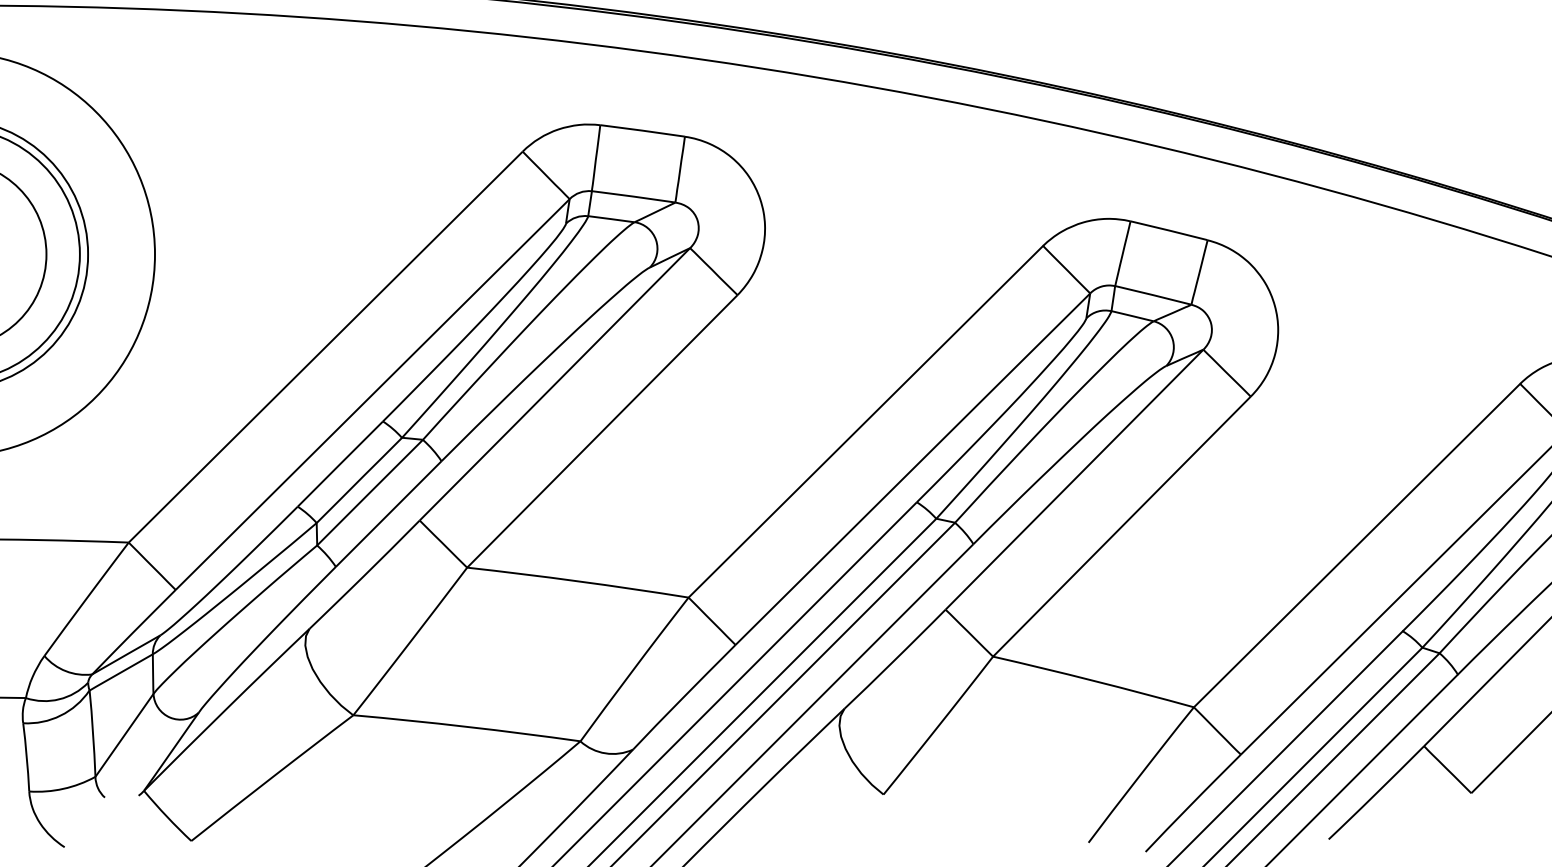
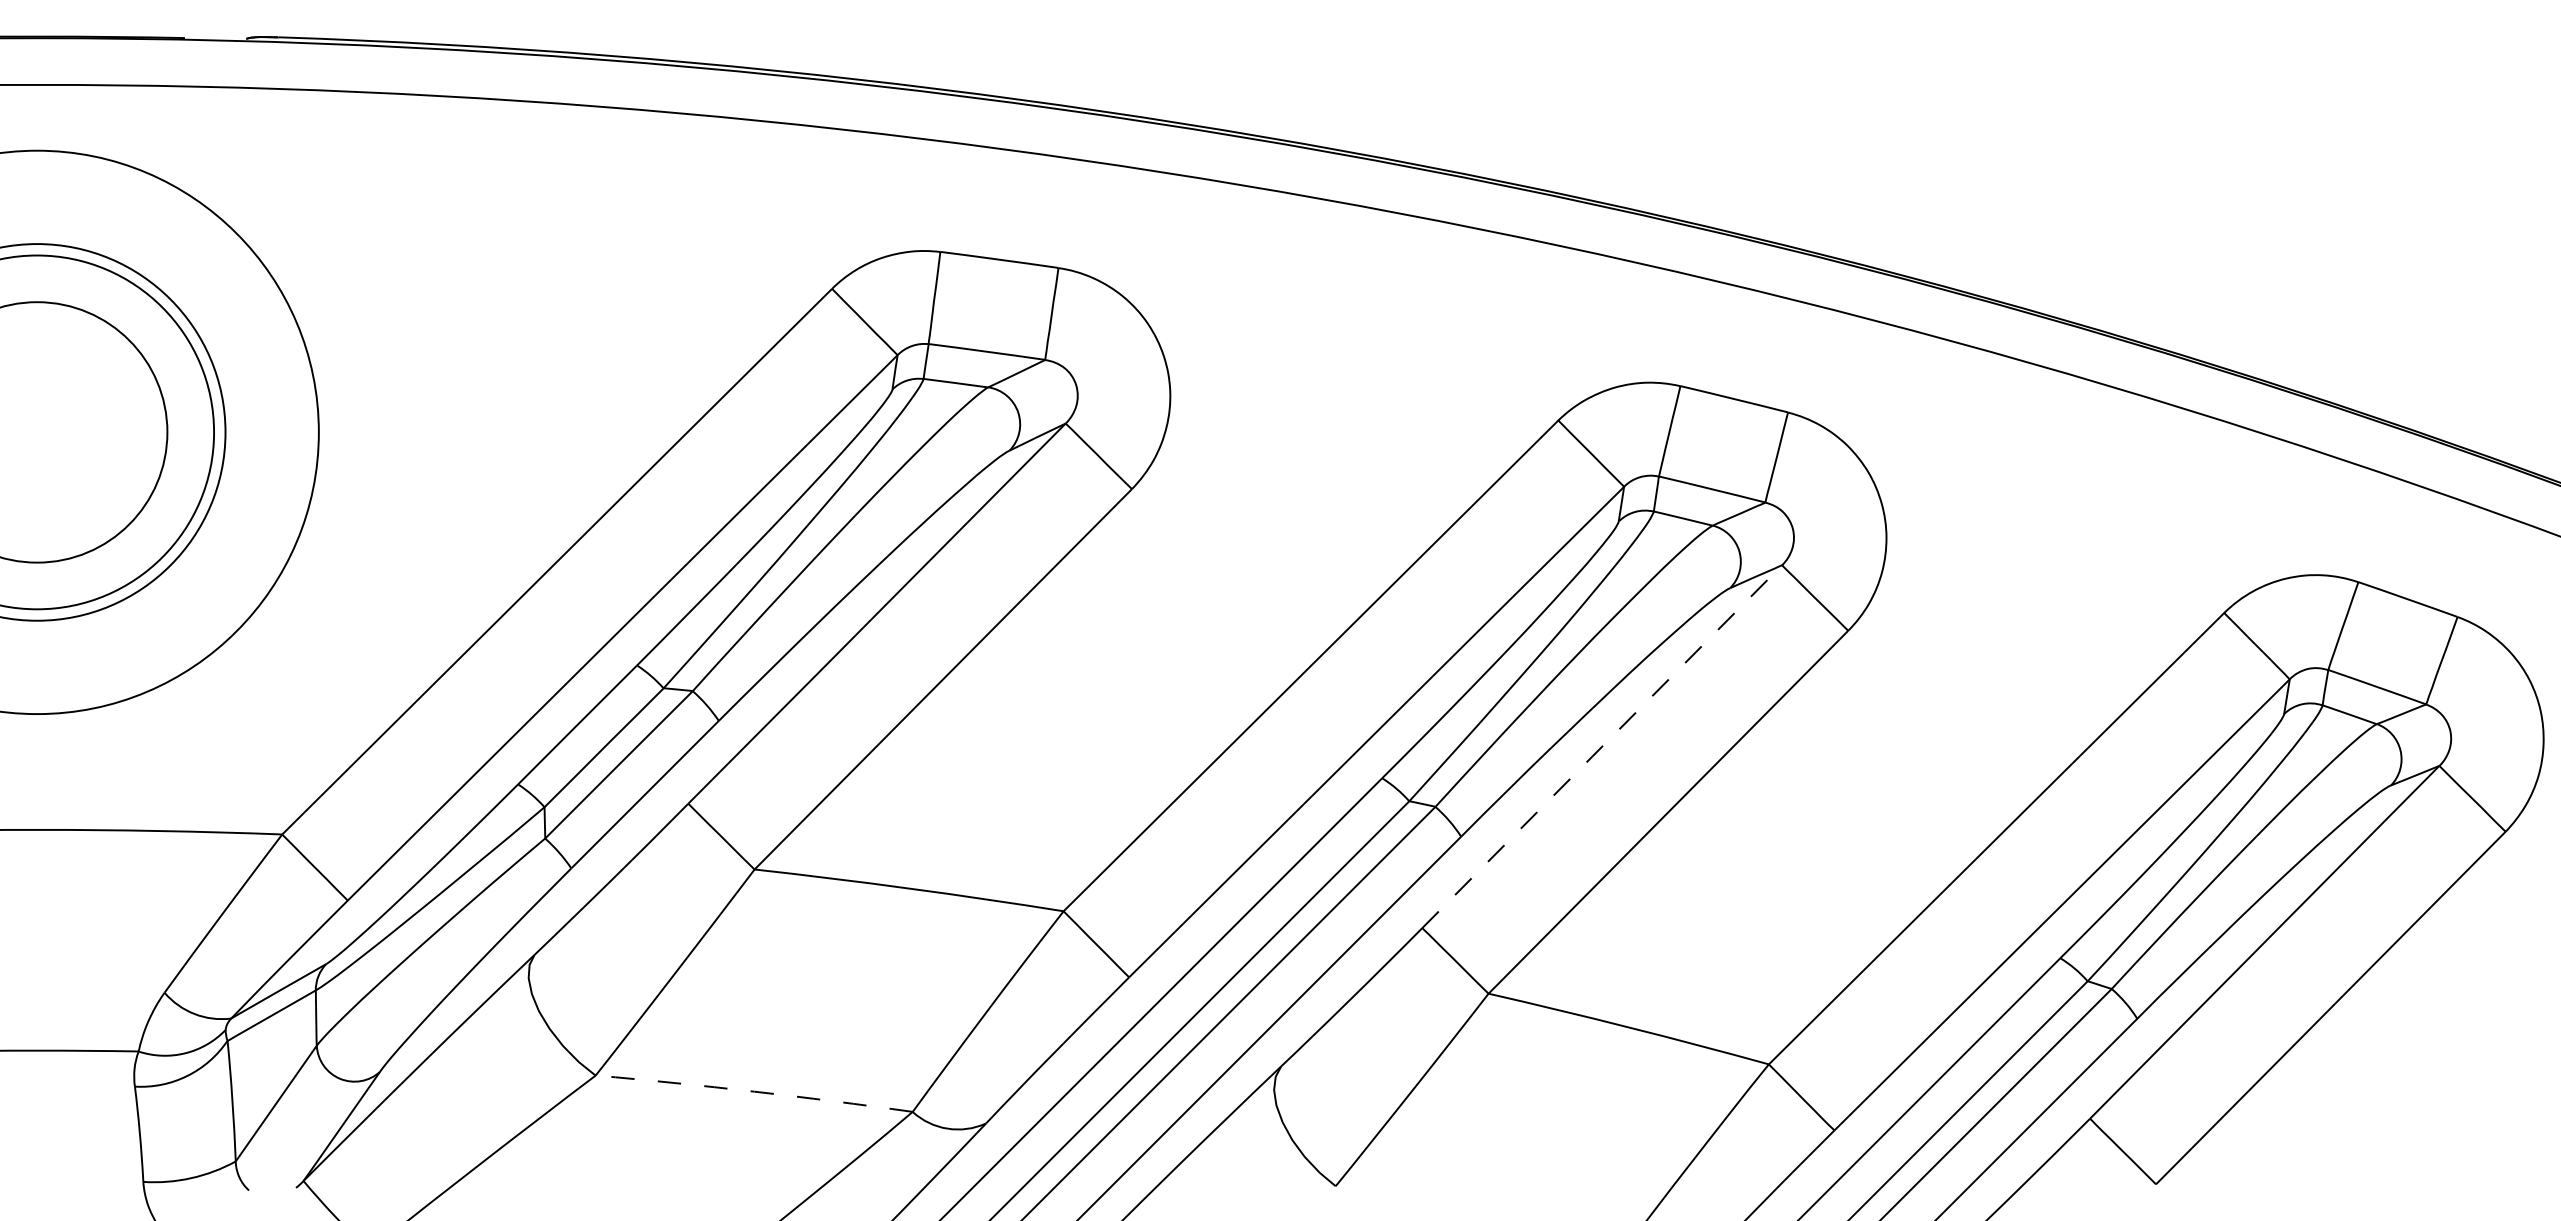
line: (1074, 479) -> (1602, 746), solid -> dashed
arc: (467, 726) -> (754, 1091), solid -> dashed

